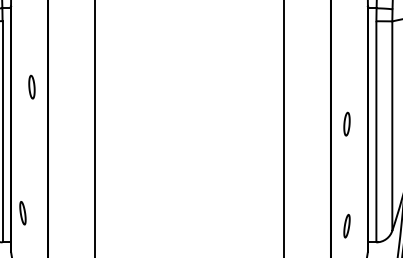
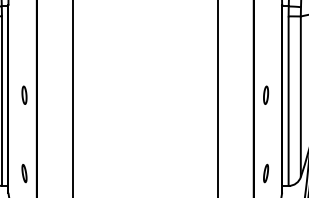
part: (31, 87) -> (24, 95), moved
part: (22, 213) -> (24, 173), moved

